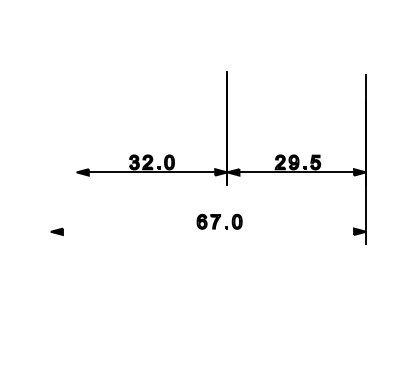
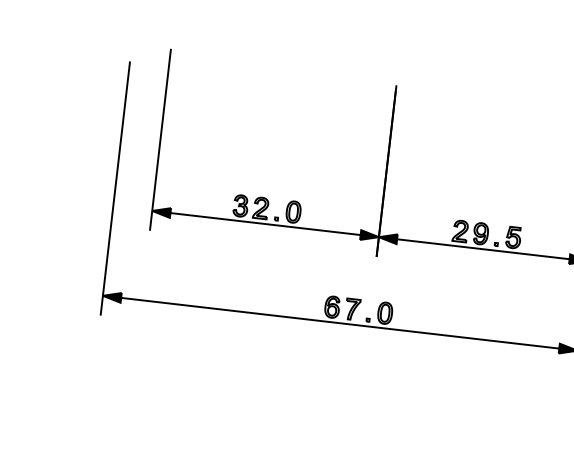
line: (76, 124) -> (160, 138), added
line: (50, 160) -> (114, 188), added
line: (208, 231) -> (340, 322), added

